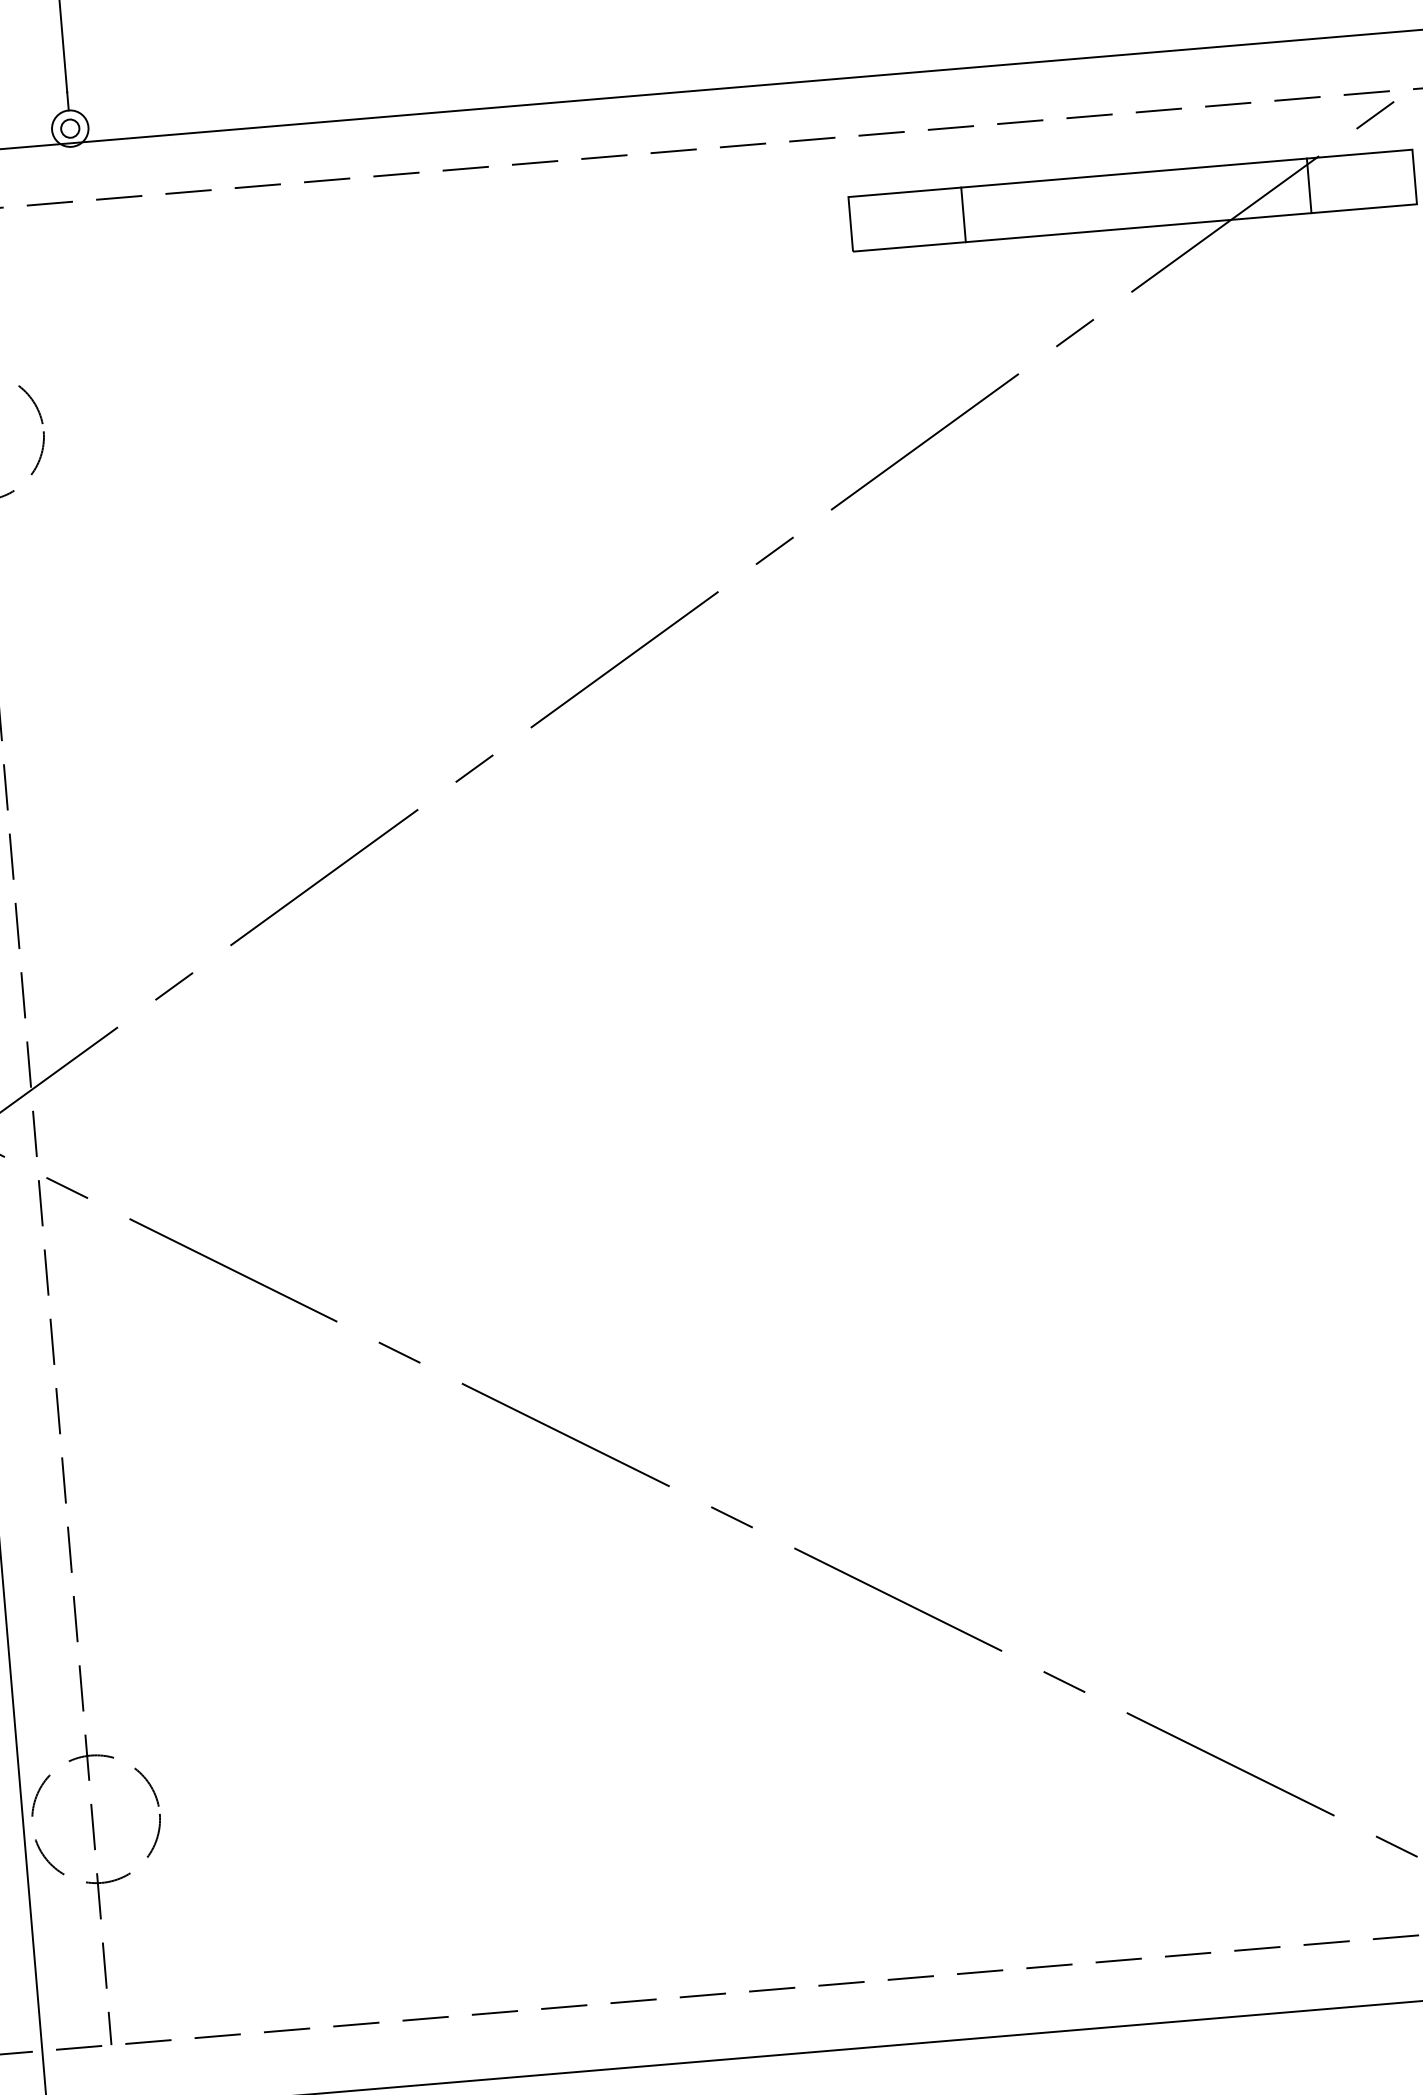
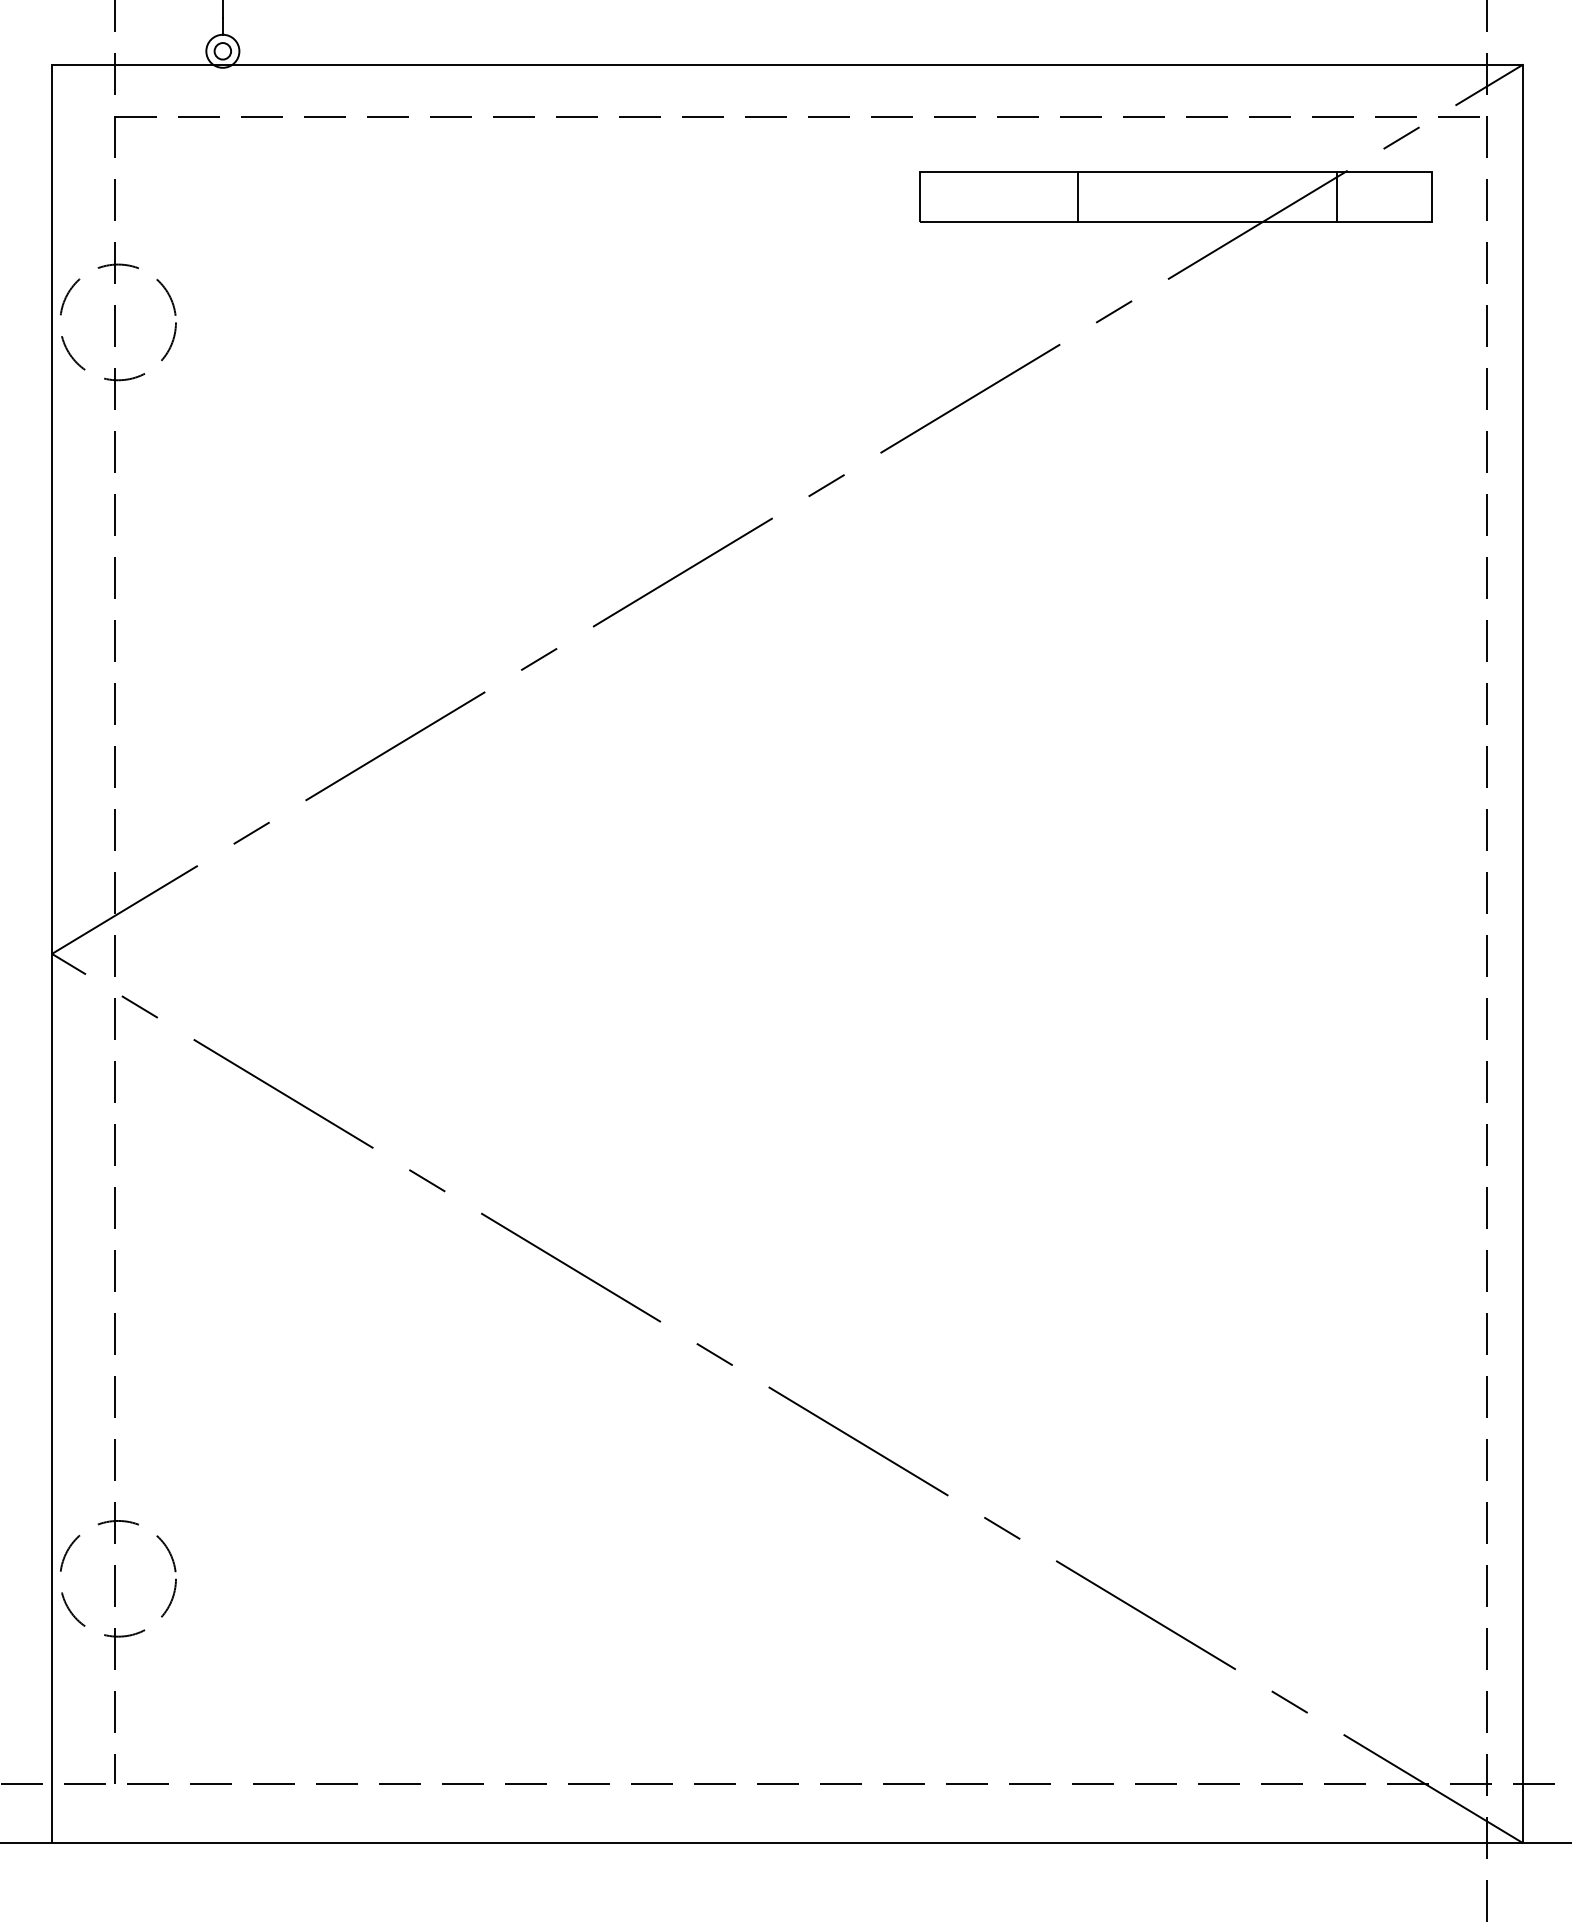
line: (963, 214) -> (1078, 196), moved

